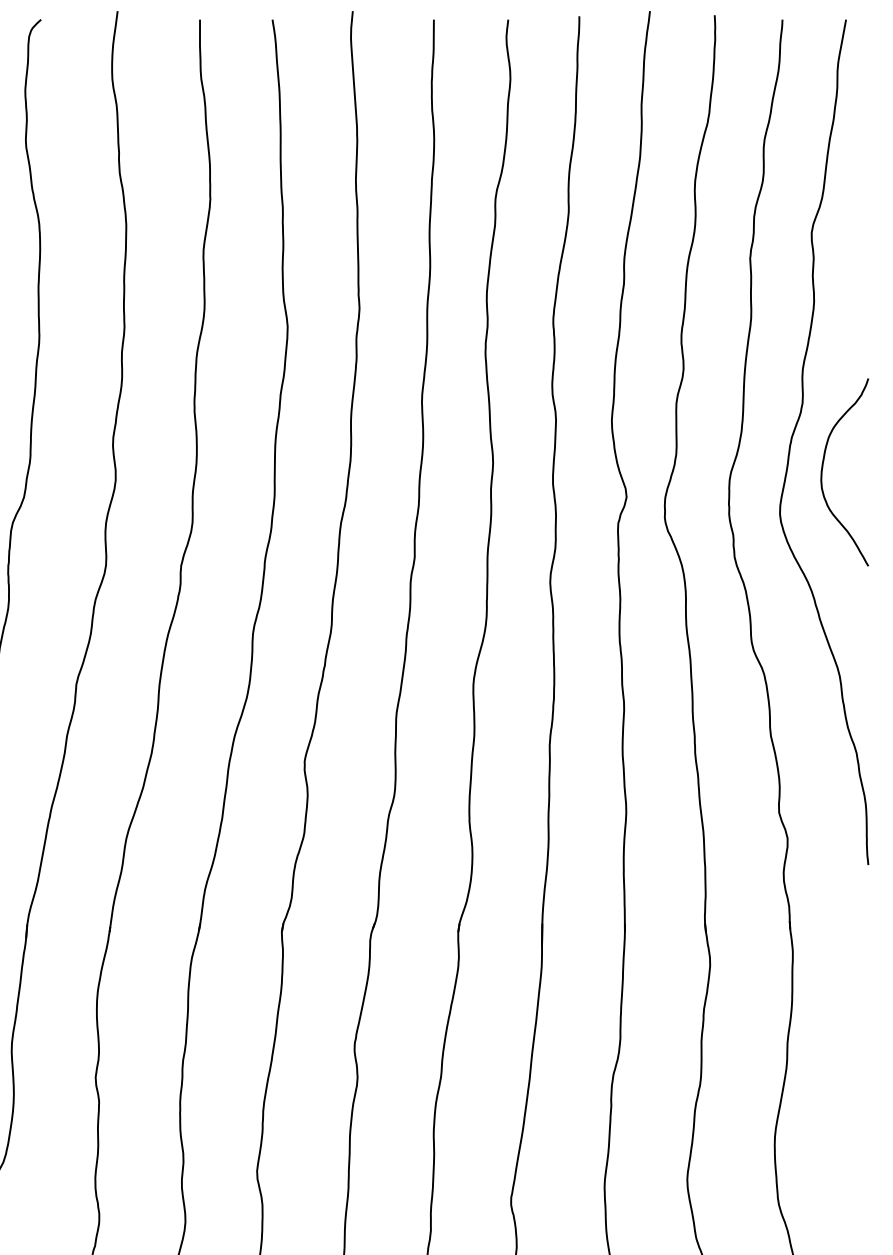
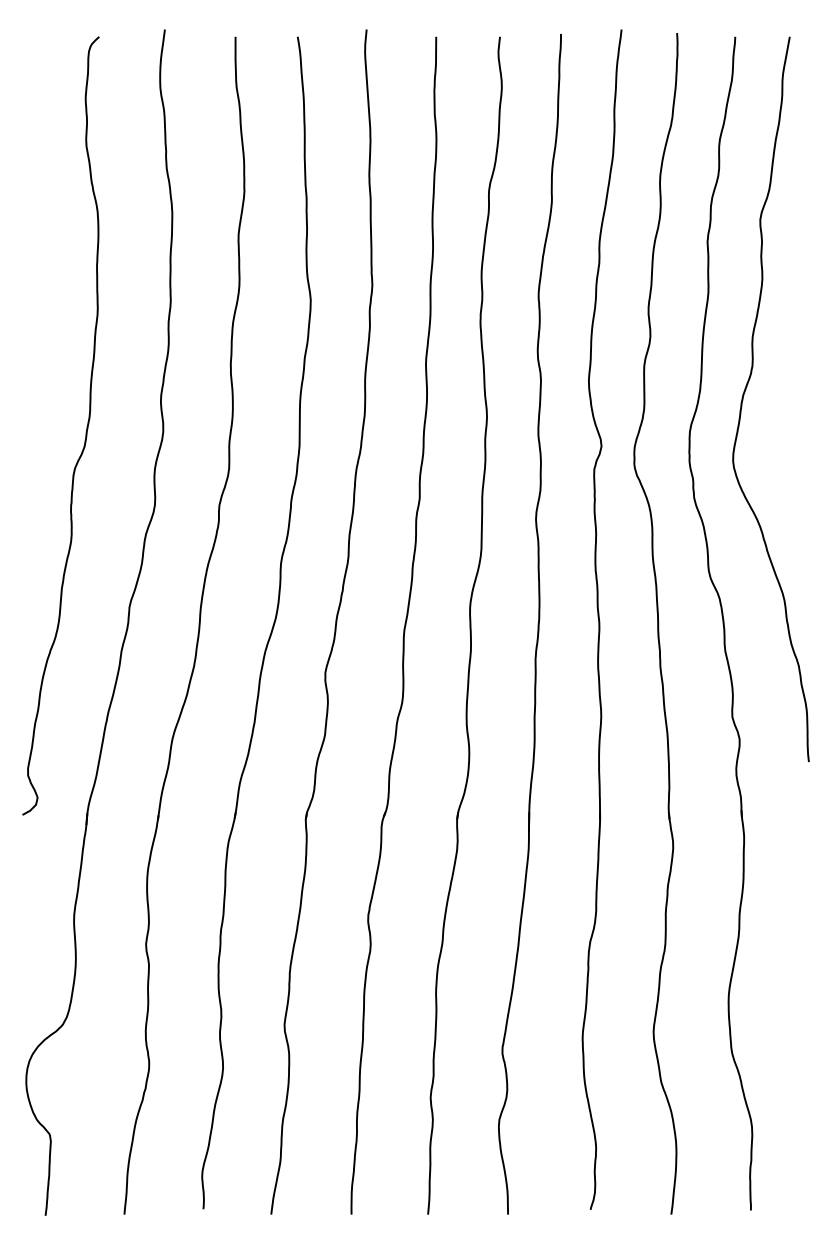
curve: (823, 469) -> (770, 422), removed

